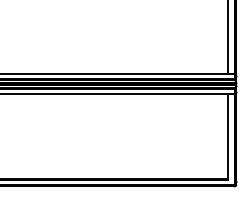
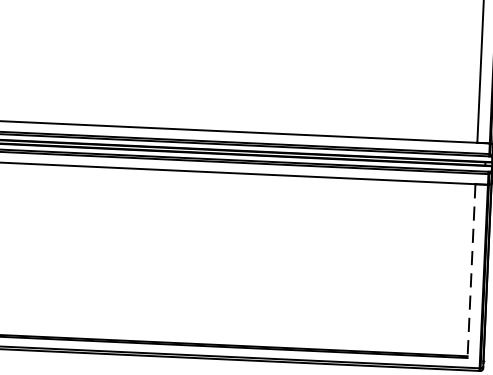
line: (228, 137) -> (471, 271), solid -> dashed

